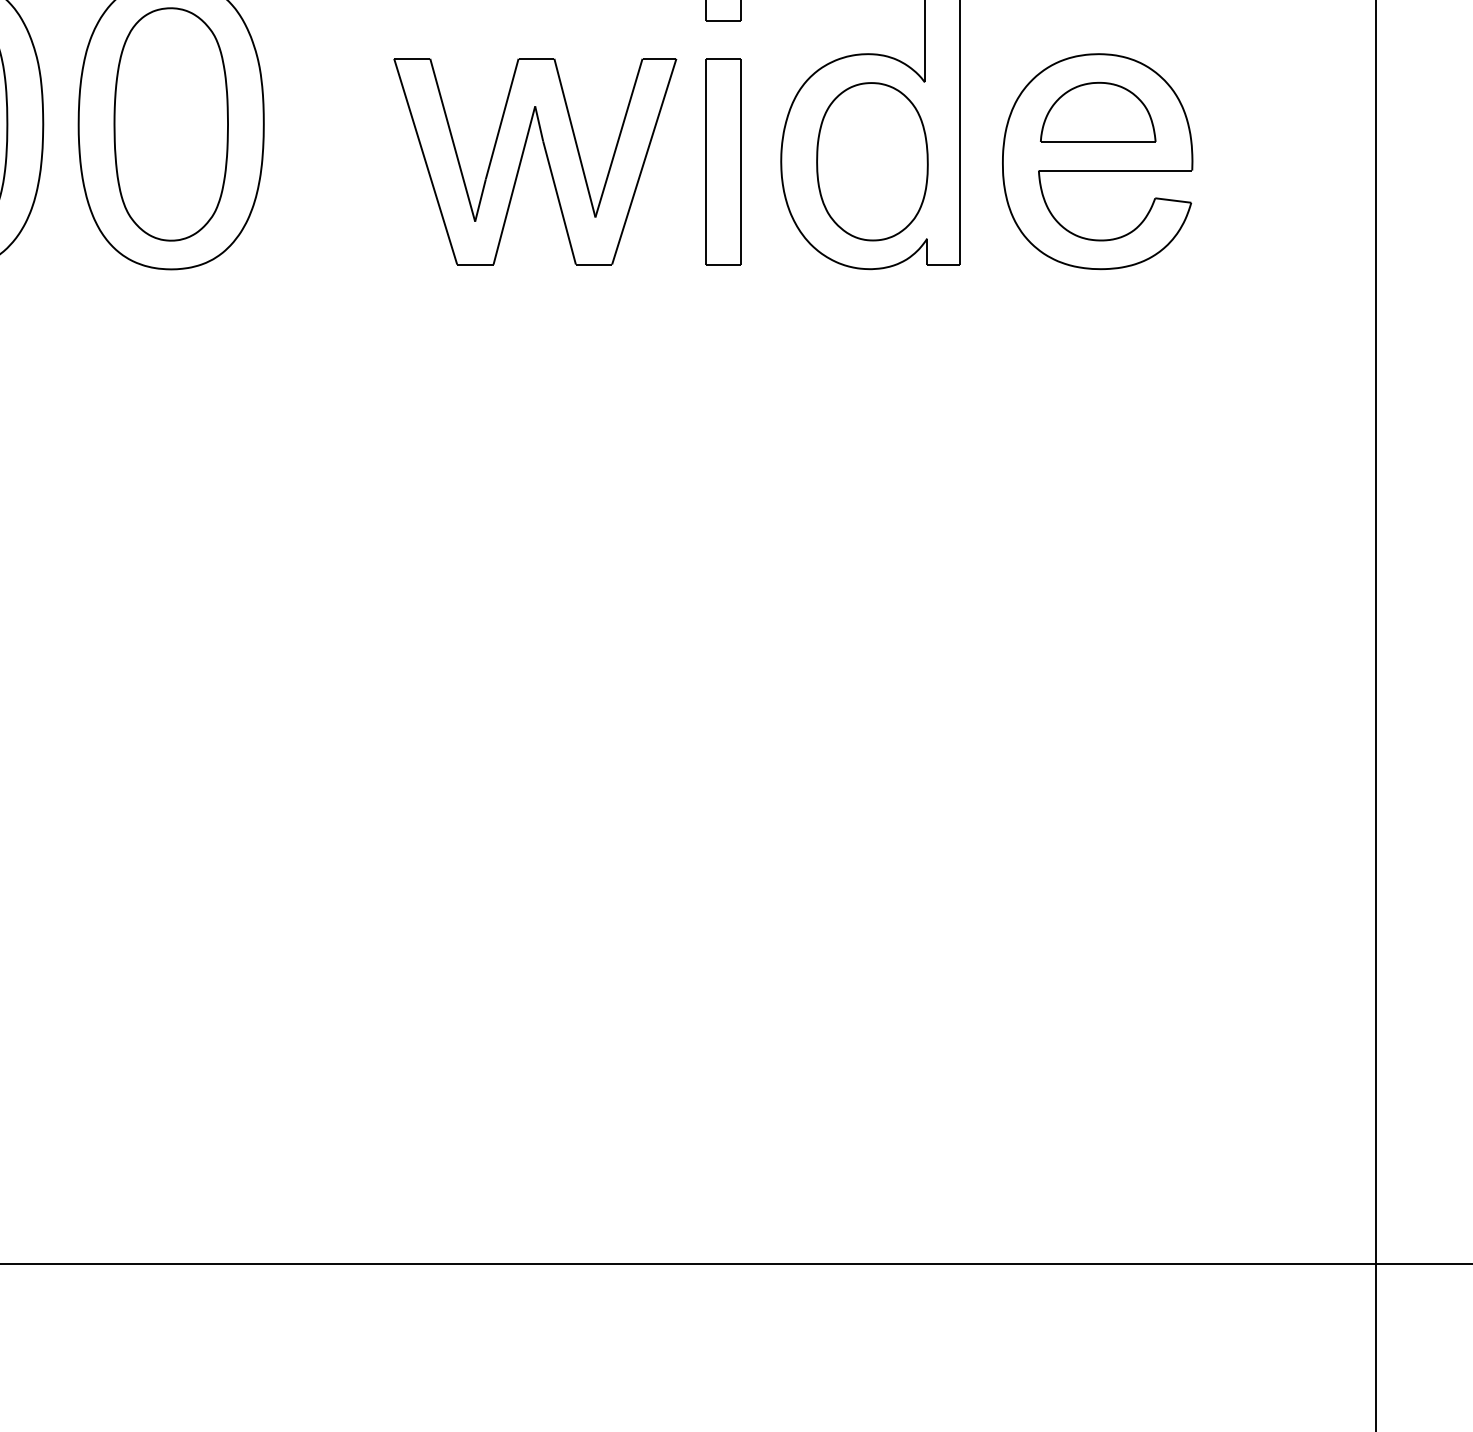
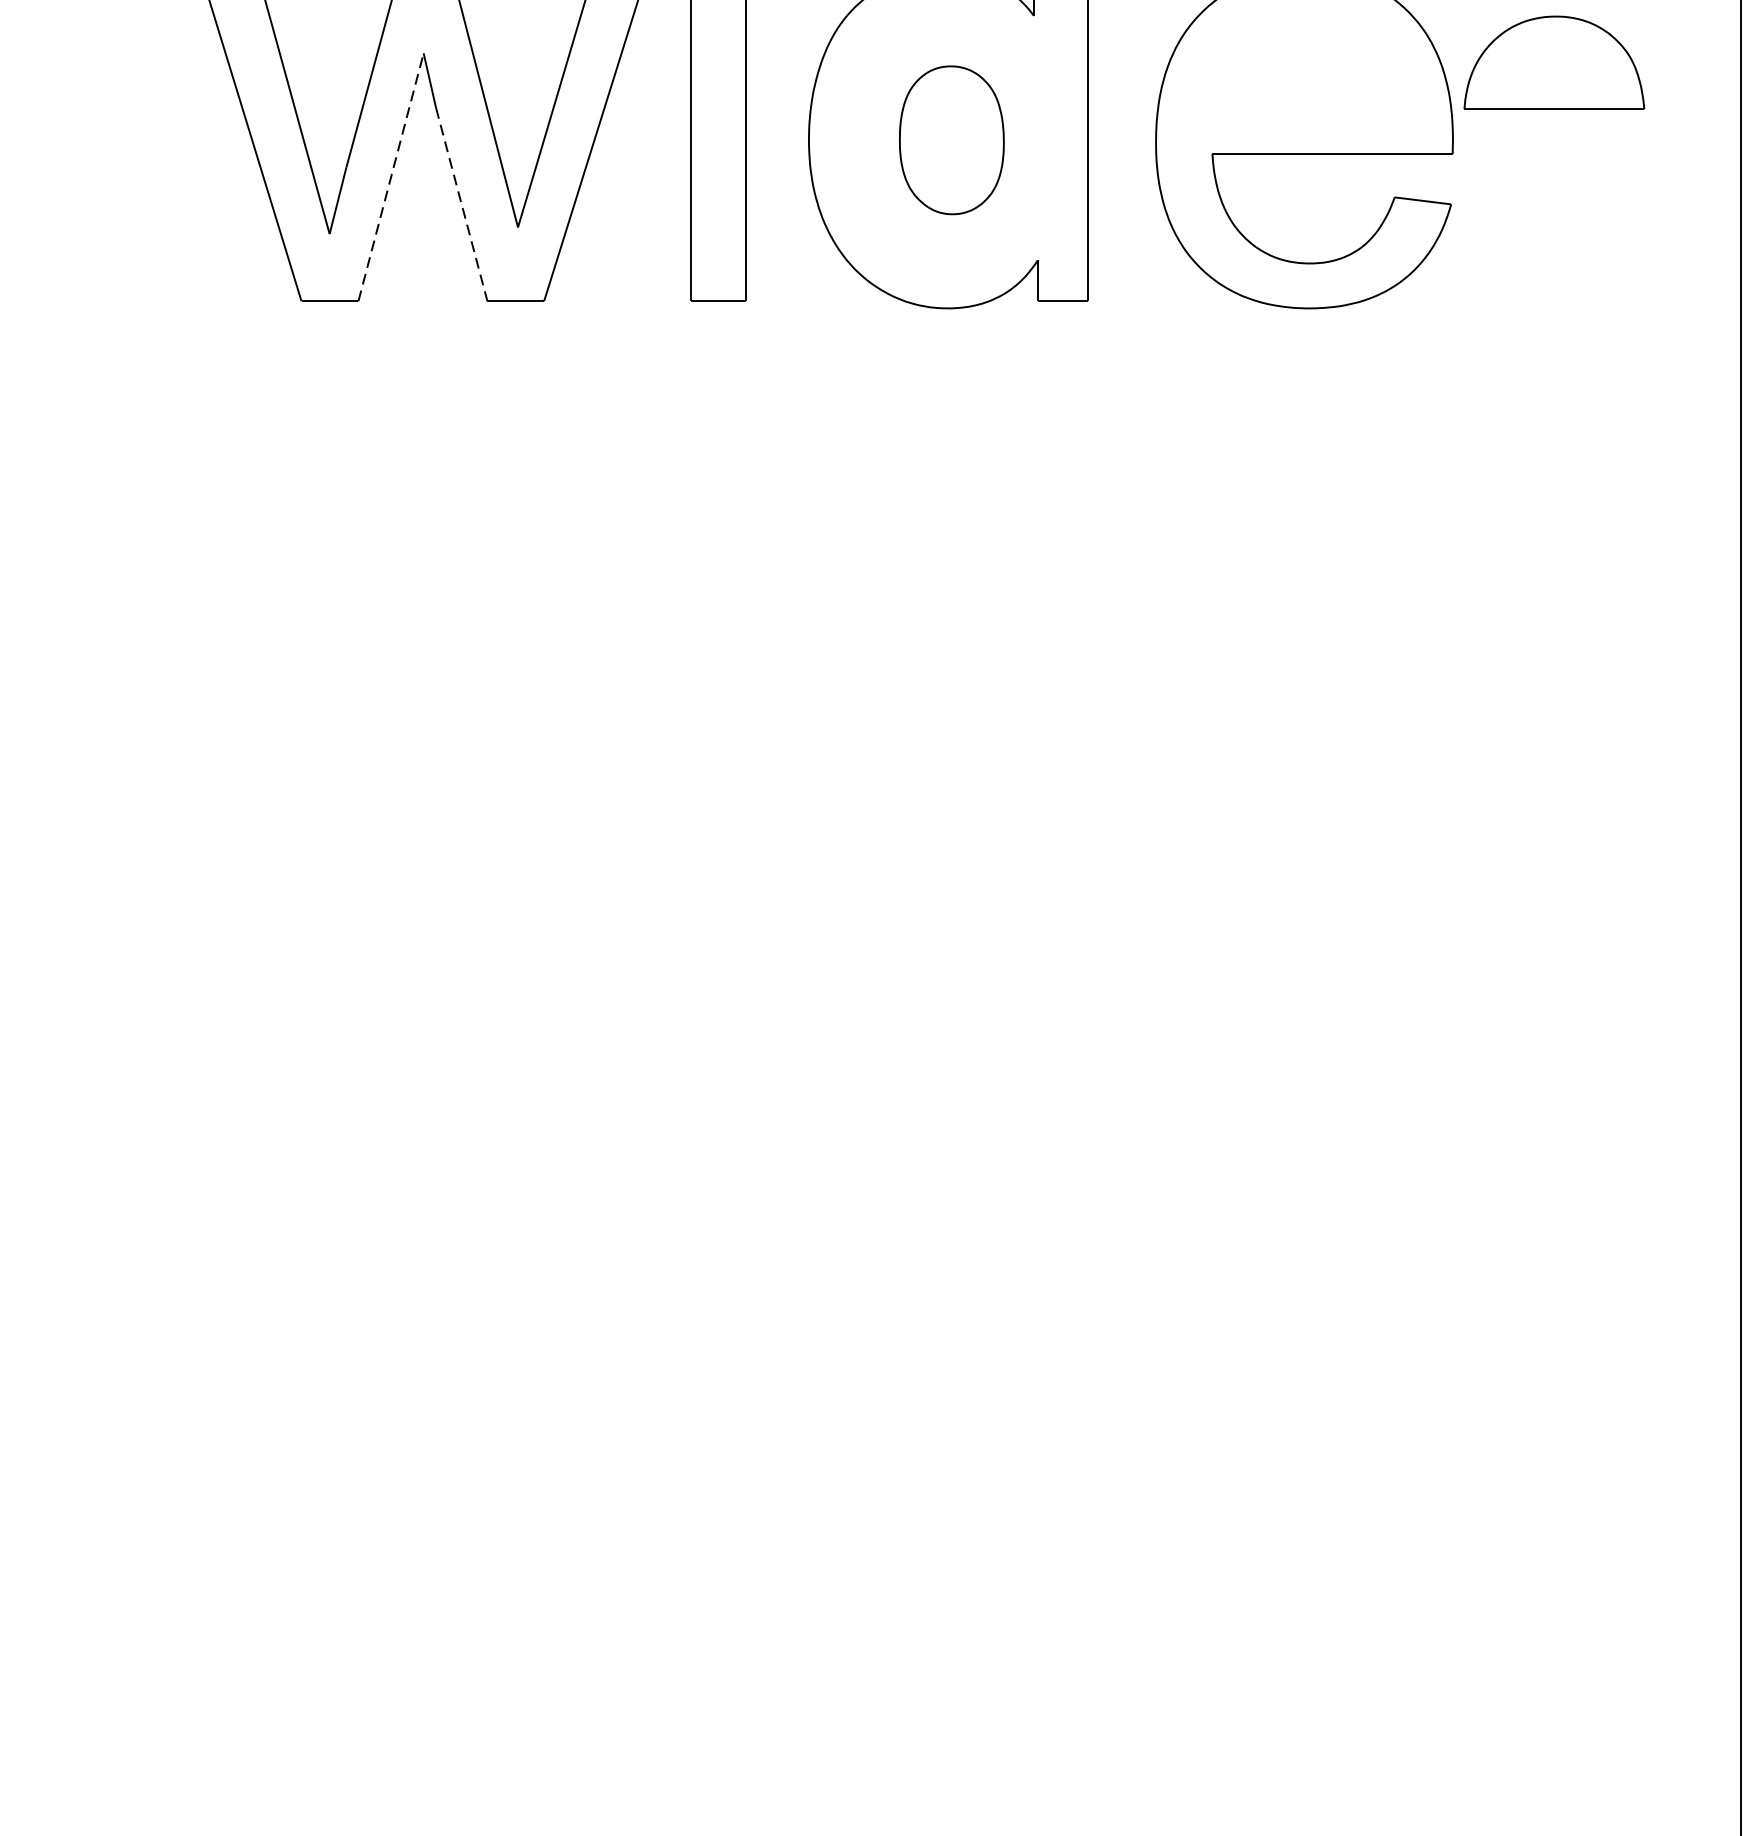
part: (1098, 112) -> (1554, 63), moved
part: (872, 161) -> (951, 139), size x0.6
line: (514, 185) -> (391, 177), solid -> dashed
line: (559, 202) -> (461, 203), solid -> dashed

